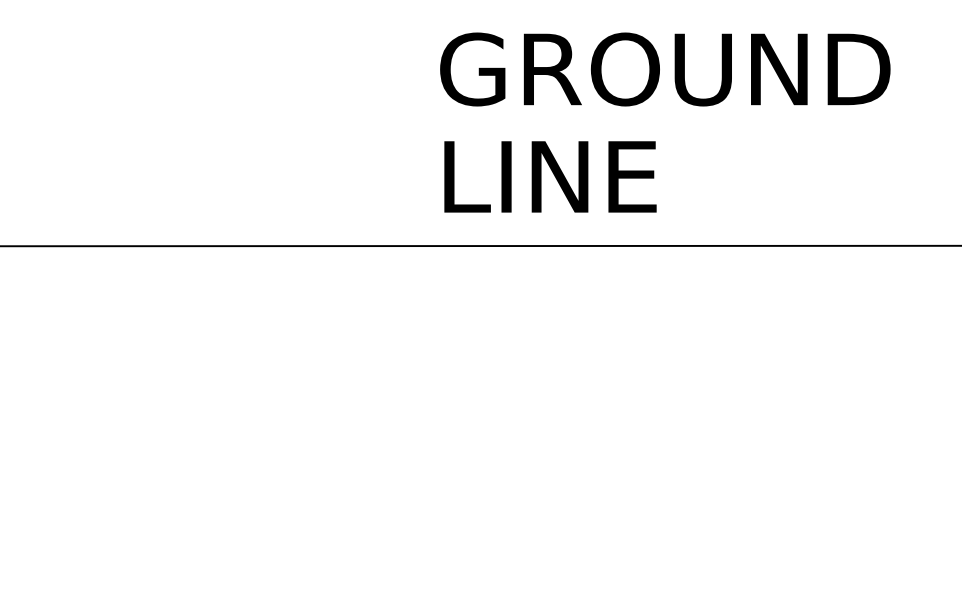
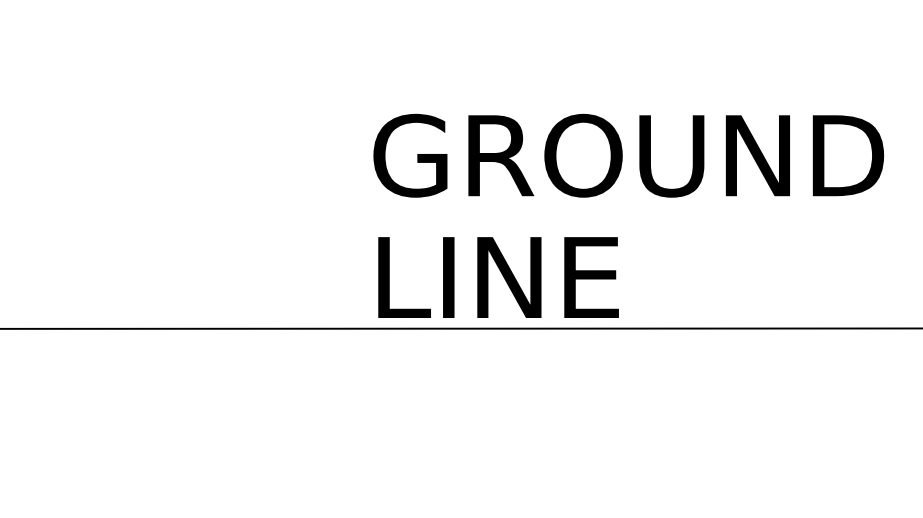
text: (665, 122) -> (628, 215), moved

